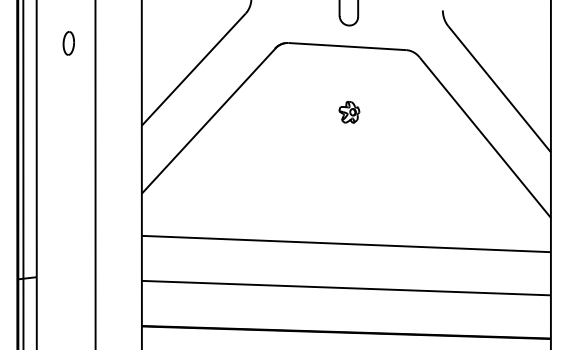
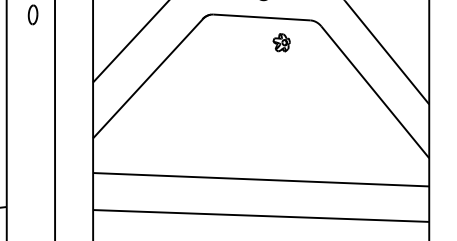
part: (349, 112) -> (281, 42), moved

